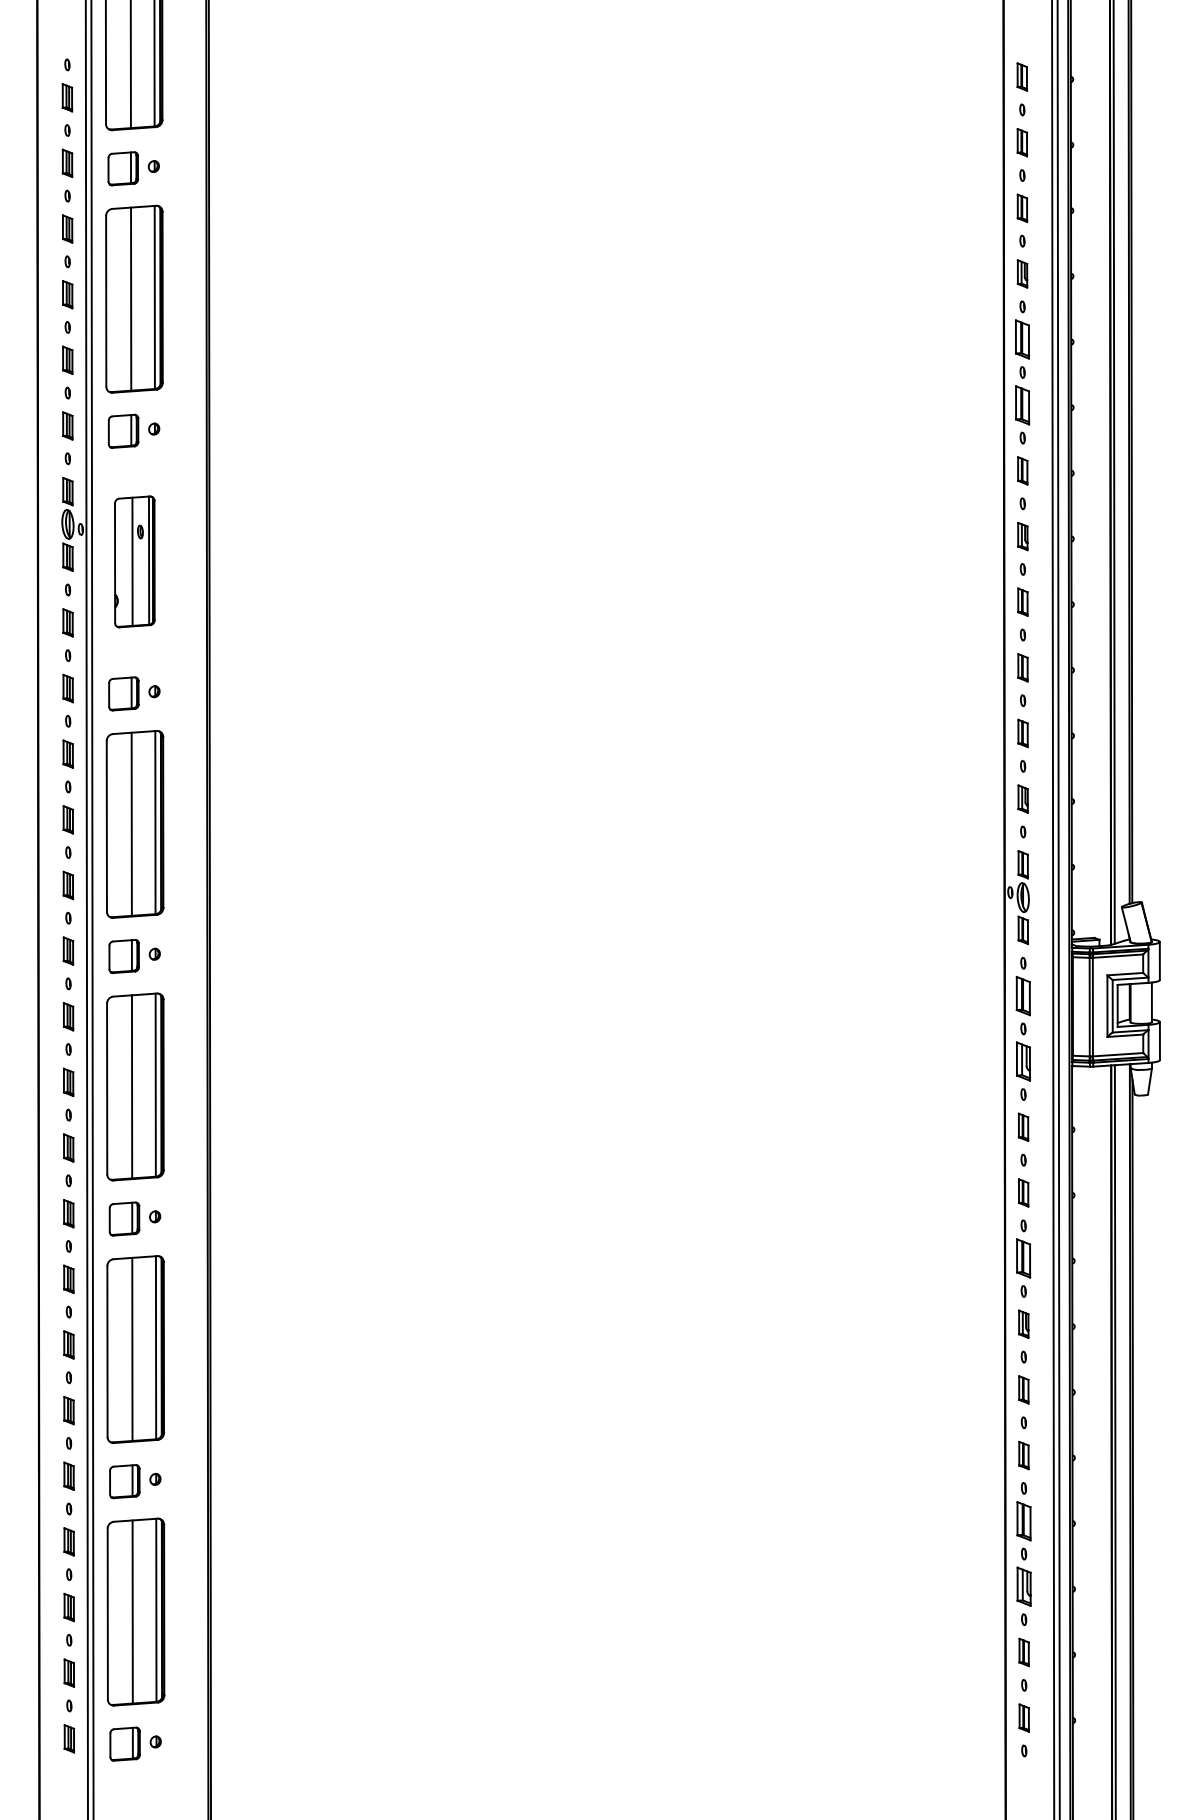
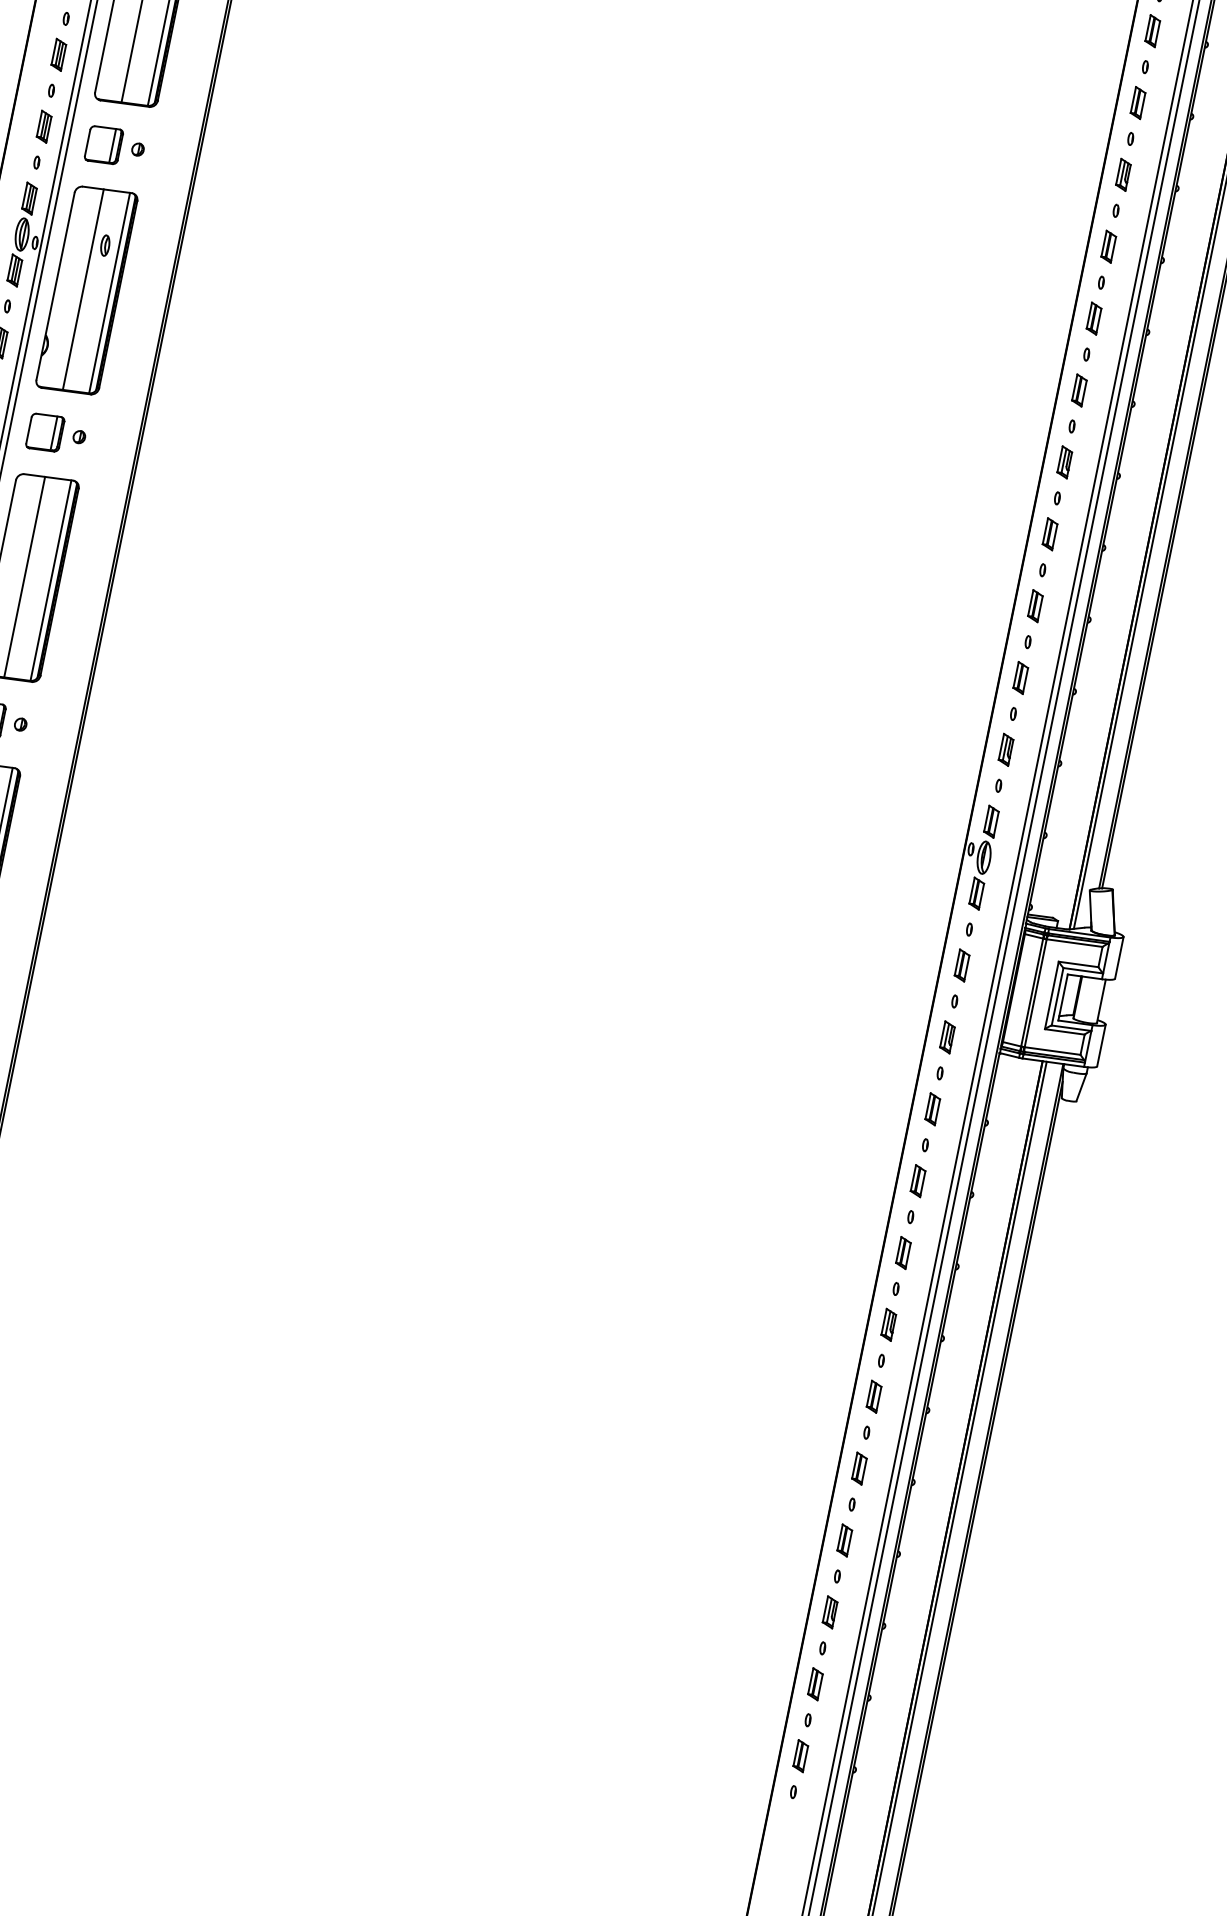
part: (1022, 339) -> (1108, 246), size x0.71
part: (1022, 404) -> (1094, 317), size x0.71
part: (134, 561) -> (86, 290), size x1.43
part: (1023, 995) -> (962, 964), size x0.71
part: (1023, 1061) -> (947, 1037), size x0.71
part: (1023, 1258) -> (903, 1252), size x0.71
part: (1023, 1520) -> (844, 1539), size x0.71
part: (1023, 1586) -> (829, 1611), size x0.71

